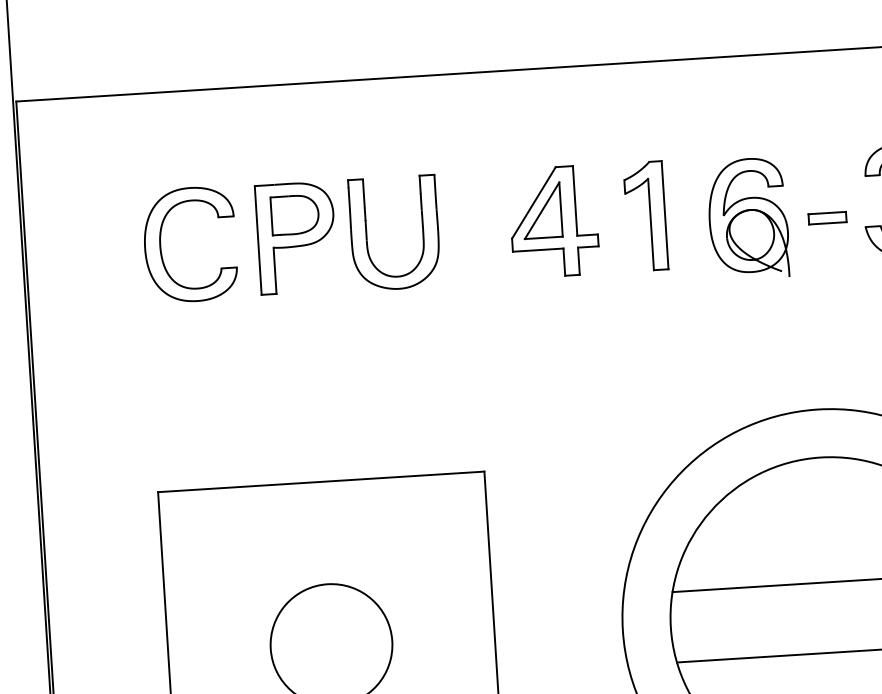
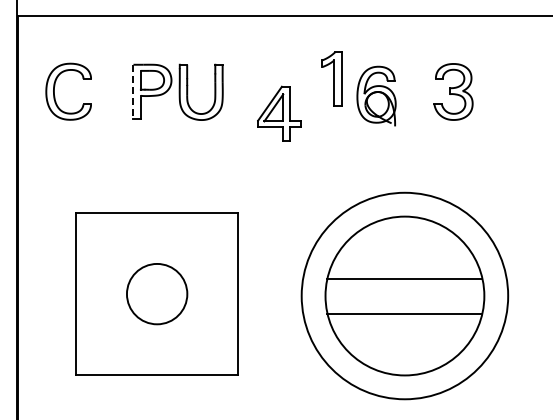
part: (644, 215) -> (331, 78), moved
part: (827, 218) -> (415, 98), removed
part: (554, 221) -> (279, 113), moved
part: (162, 235) -> (55, 86), moved
line: (258, 241) -> (133, 92), solid -> dashed

